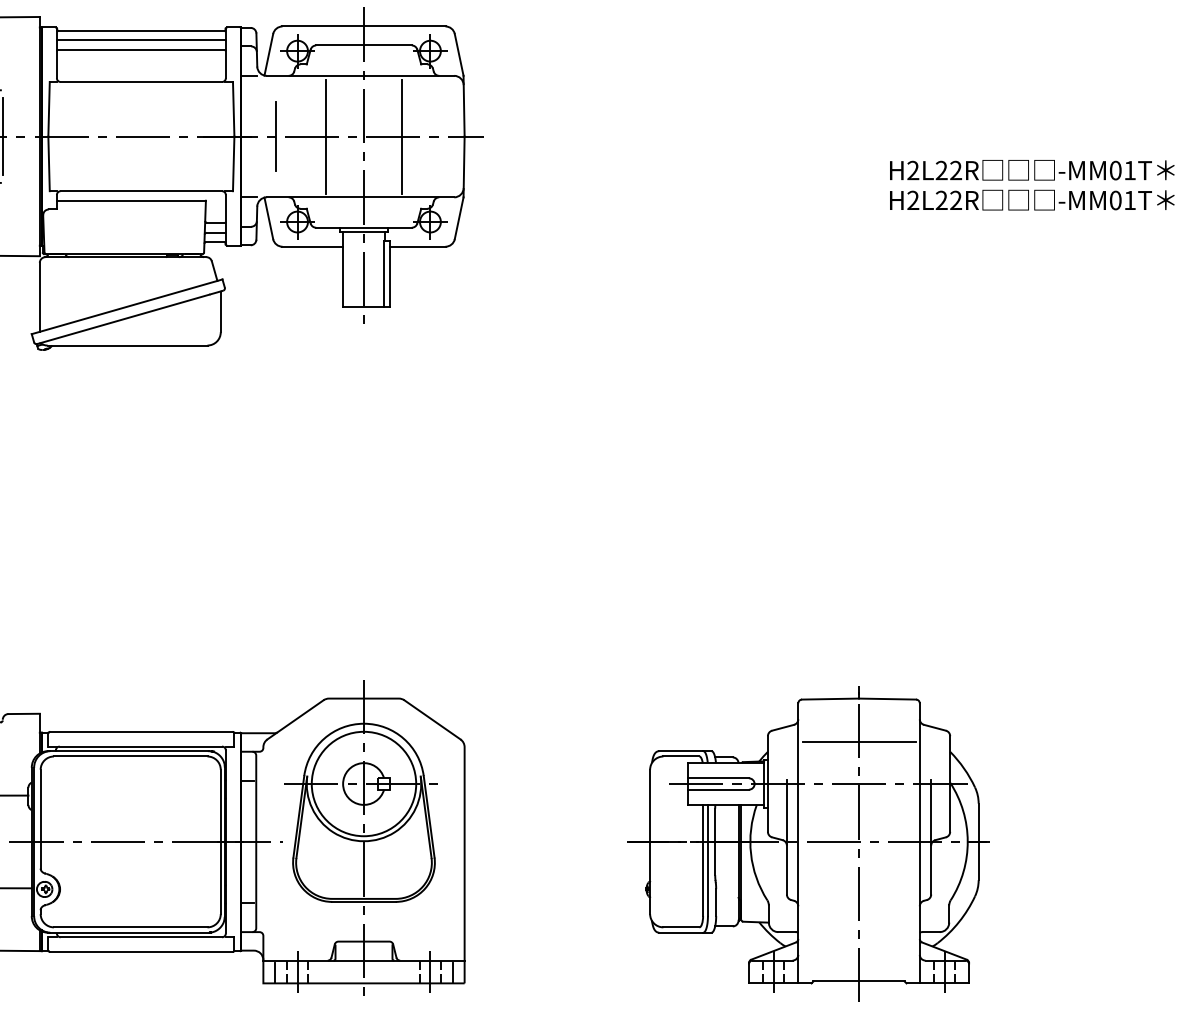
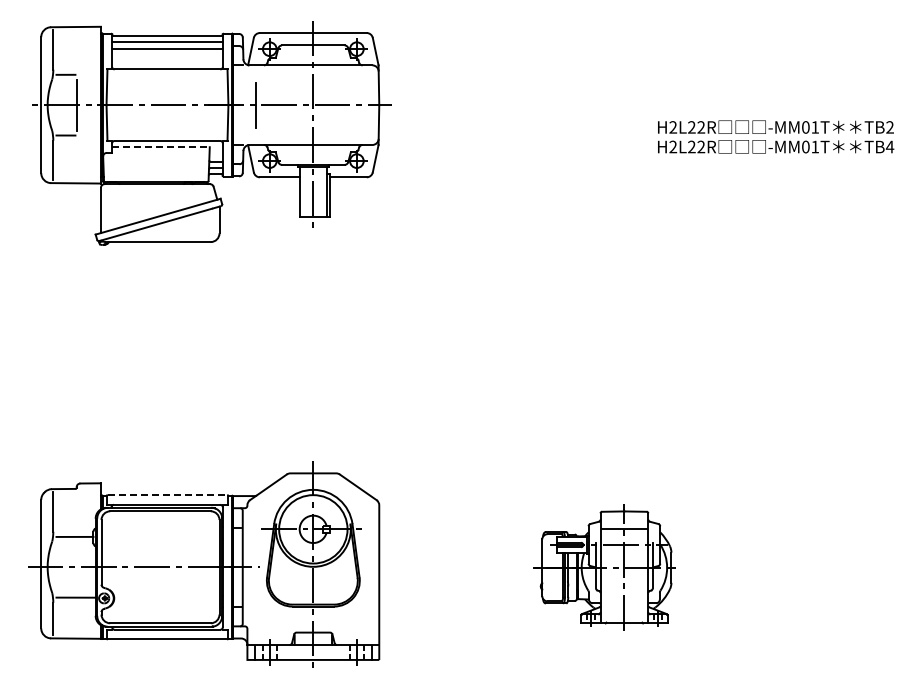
line: (326, 135) -> (288, 104), removed
line: (402, 135) -> (338, 104), removed
line: (130, 201) -> (160, 147), solid -> dashed
line: (141, 732) -> (167, 495), solid -> dashed
part: (808, 843) -> (604, 568), size x0.6

